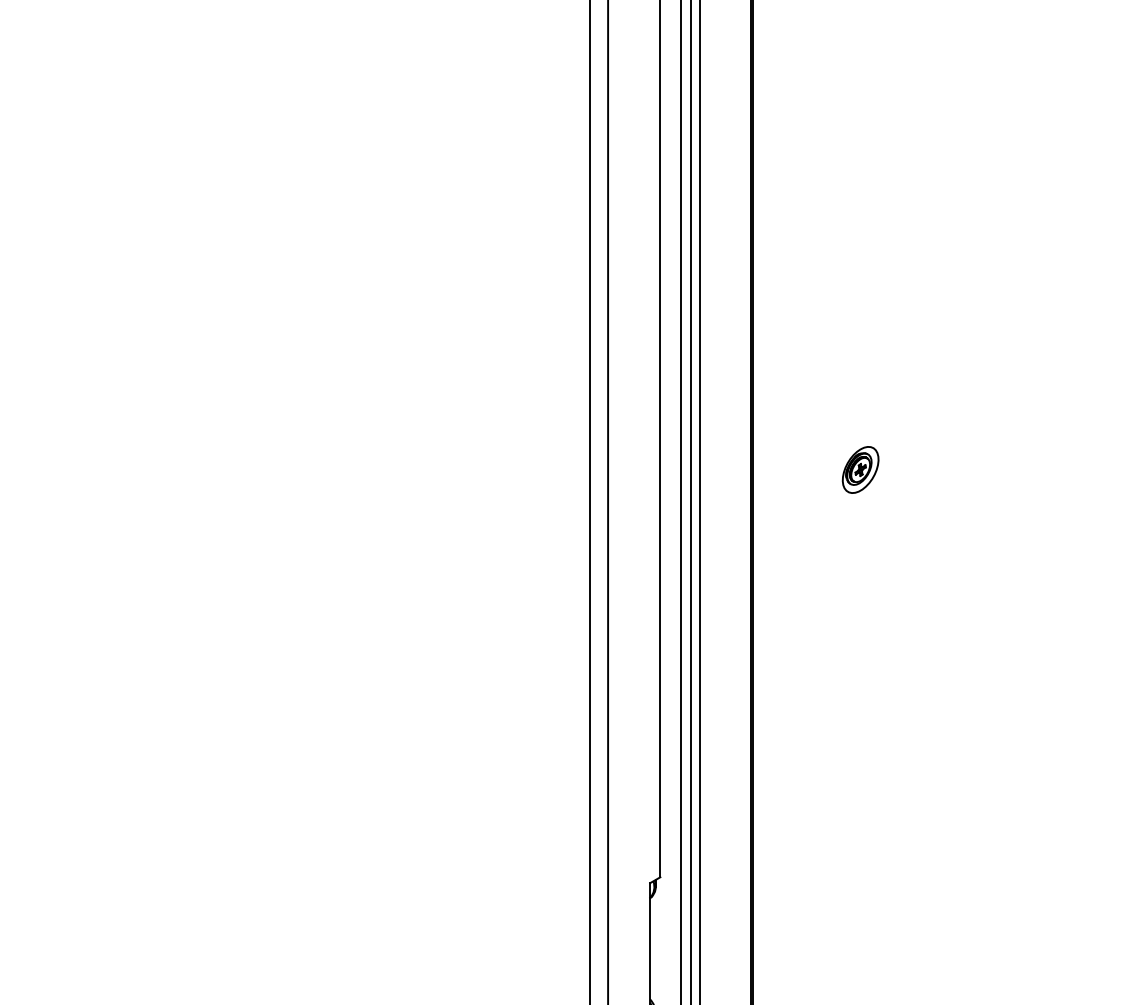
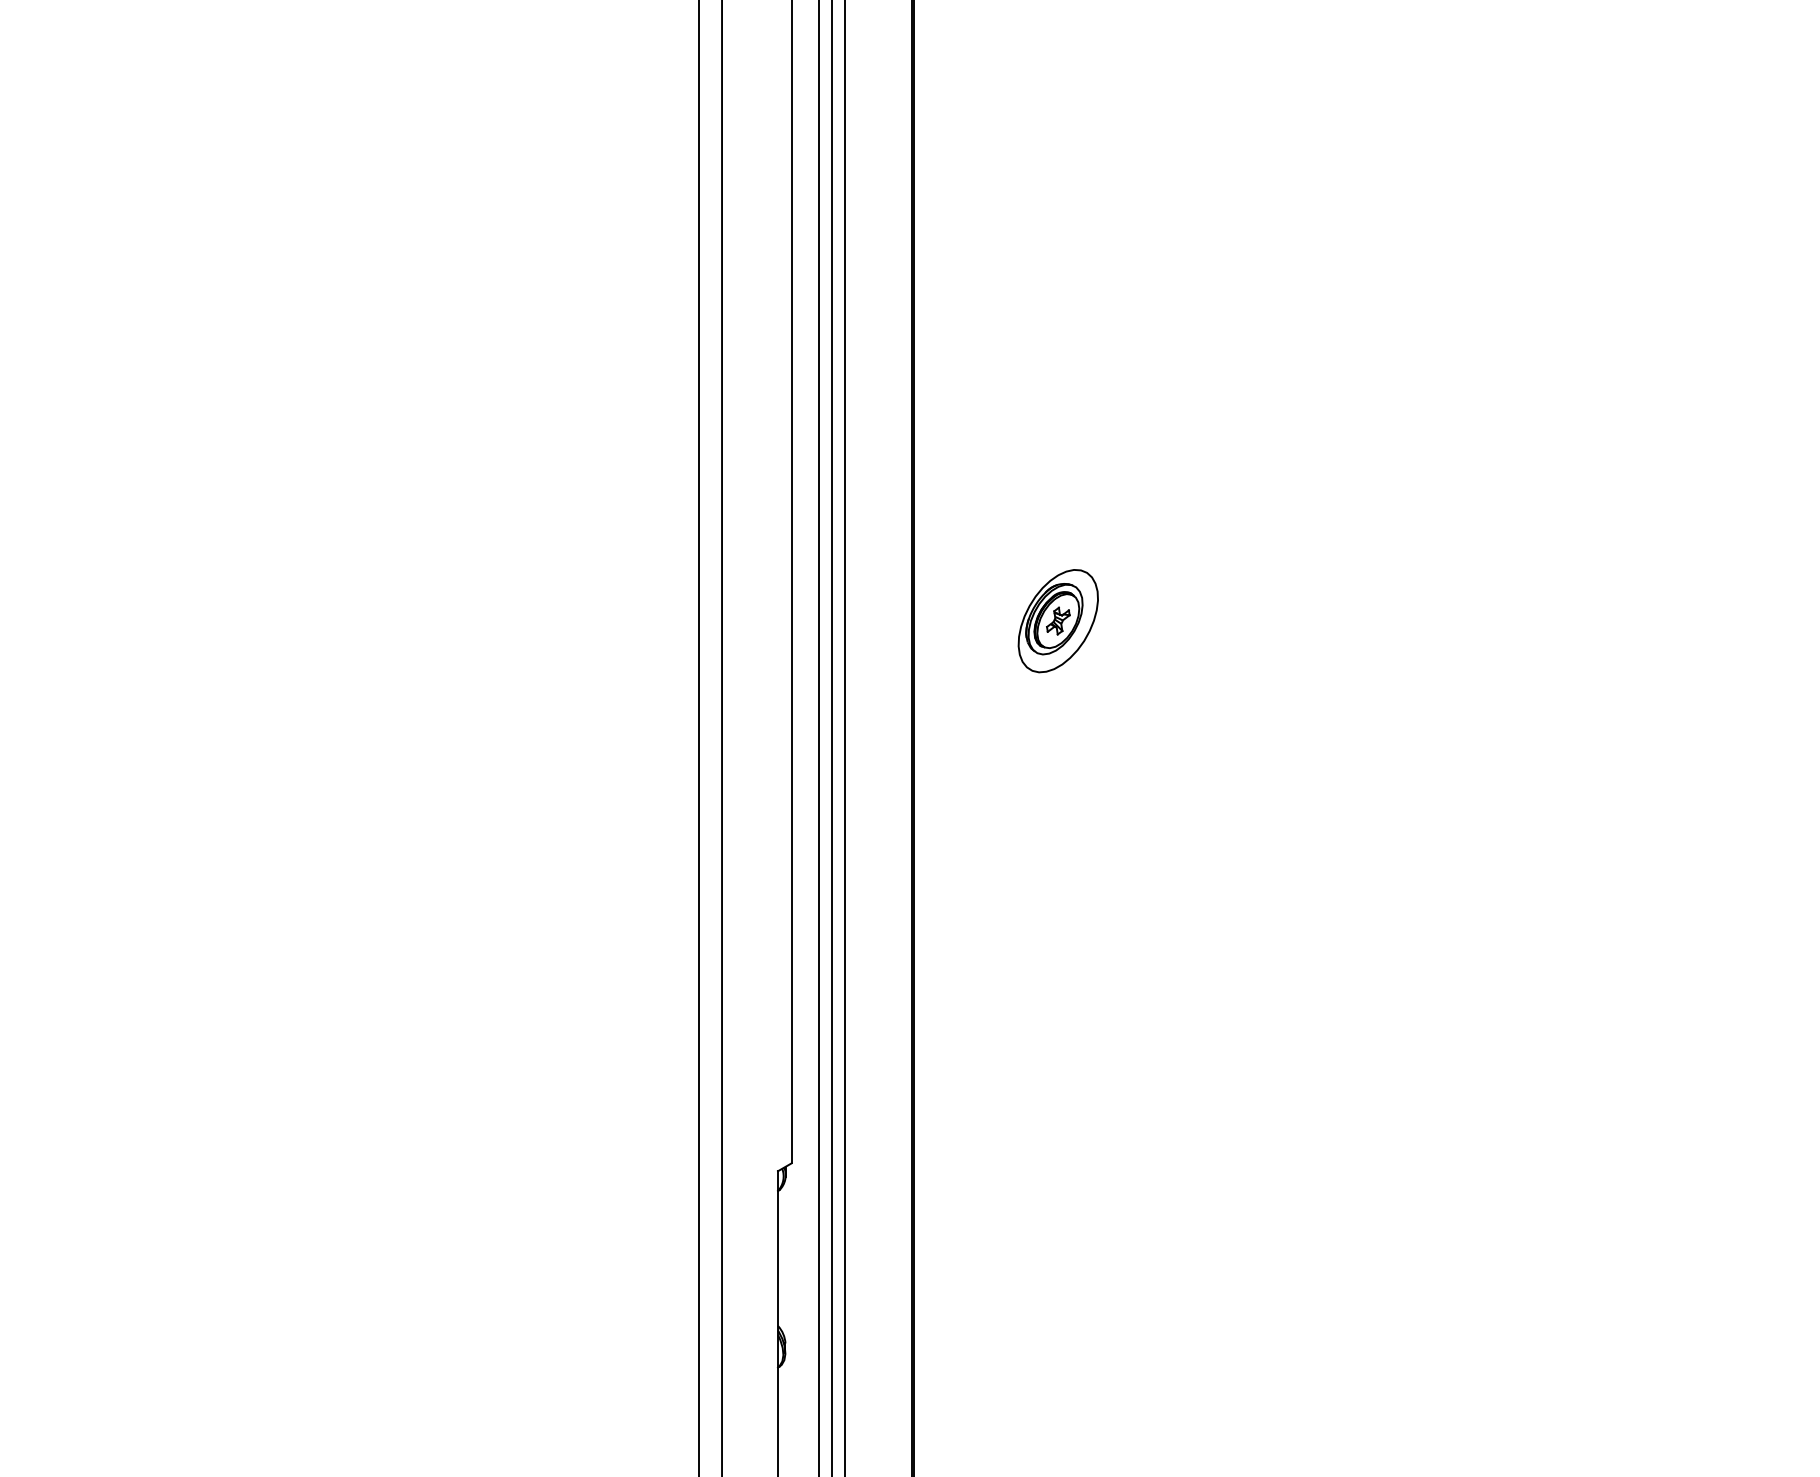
part: (860, 470) -> (1057, 621), size x1.67

